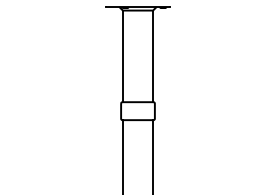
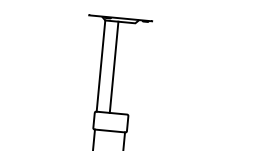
line: (153, 56) -> (114, 67), moved

